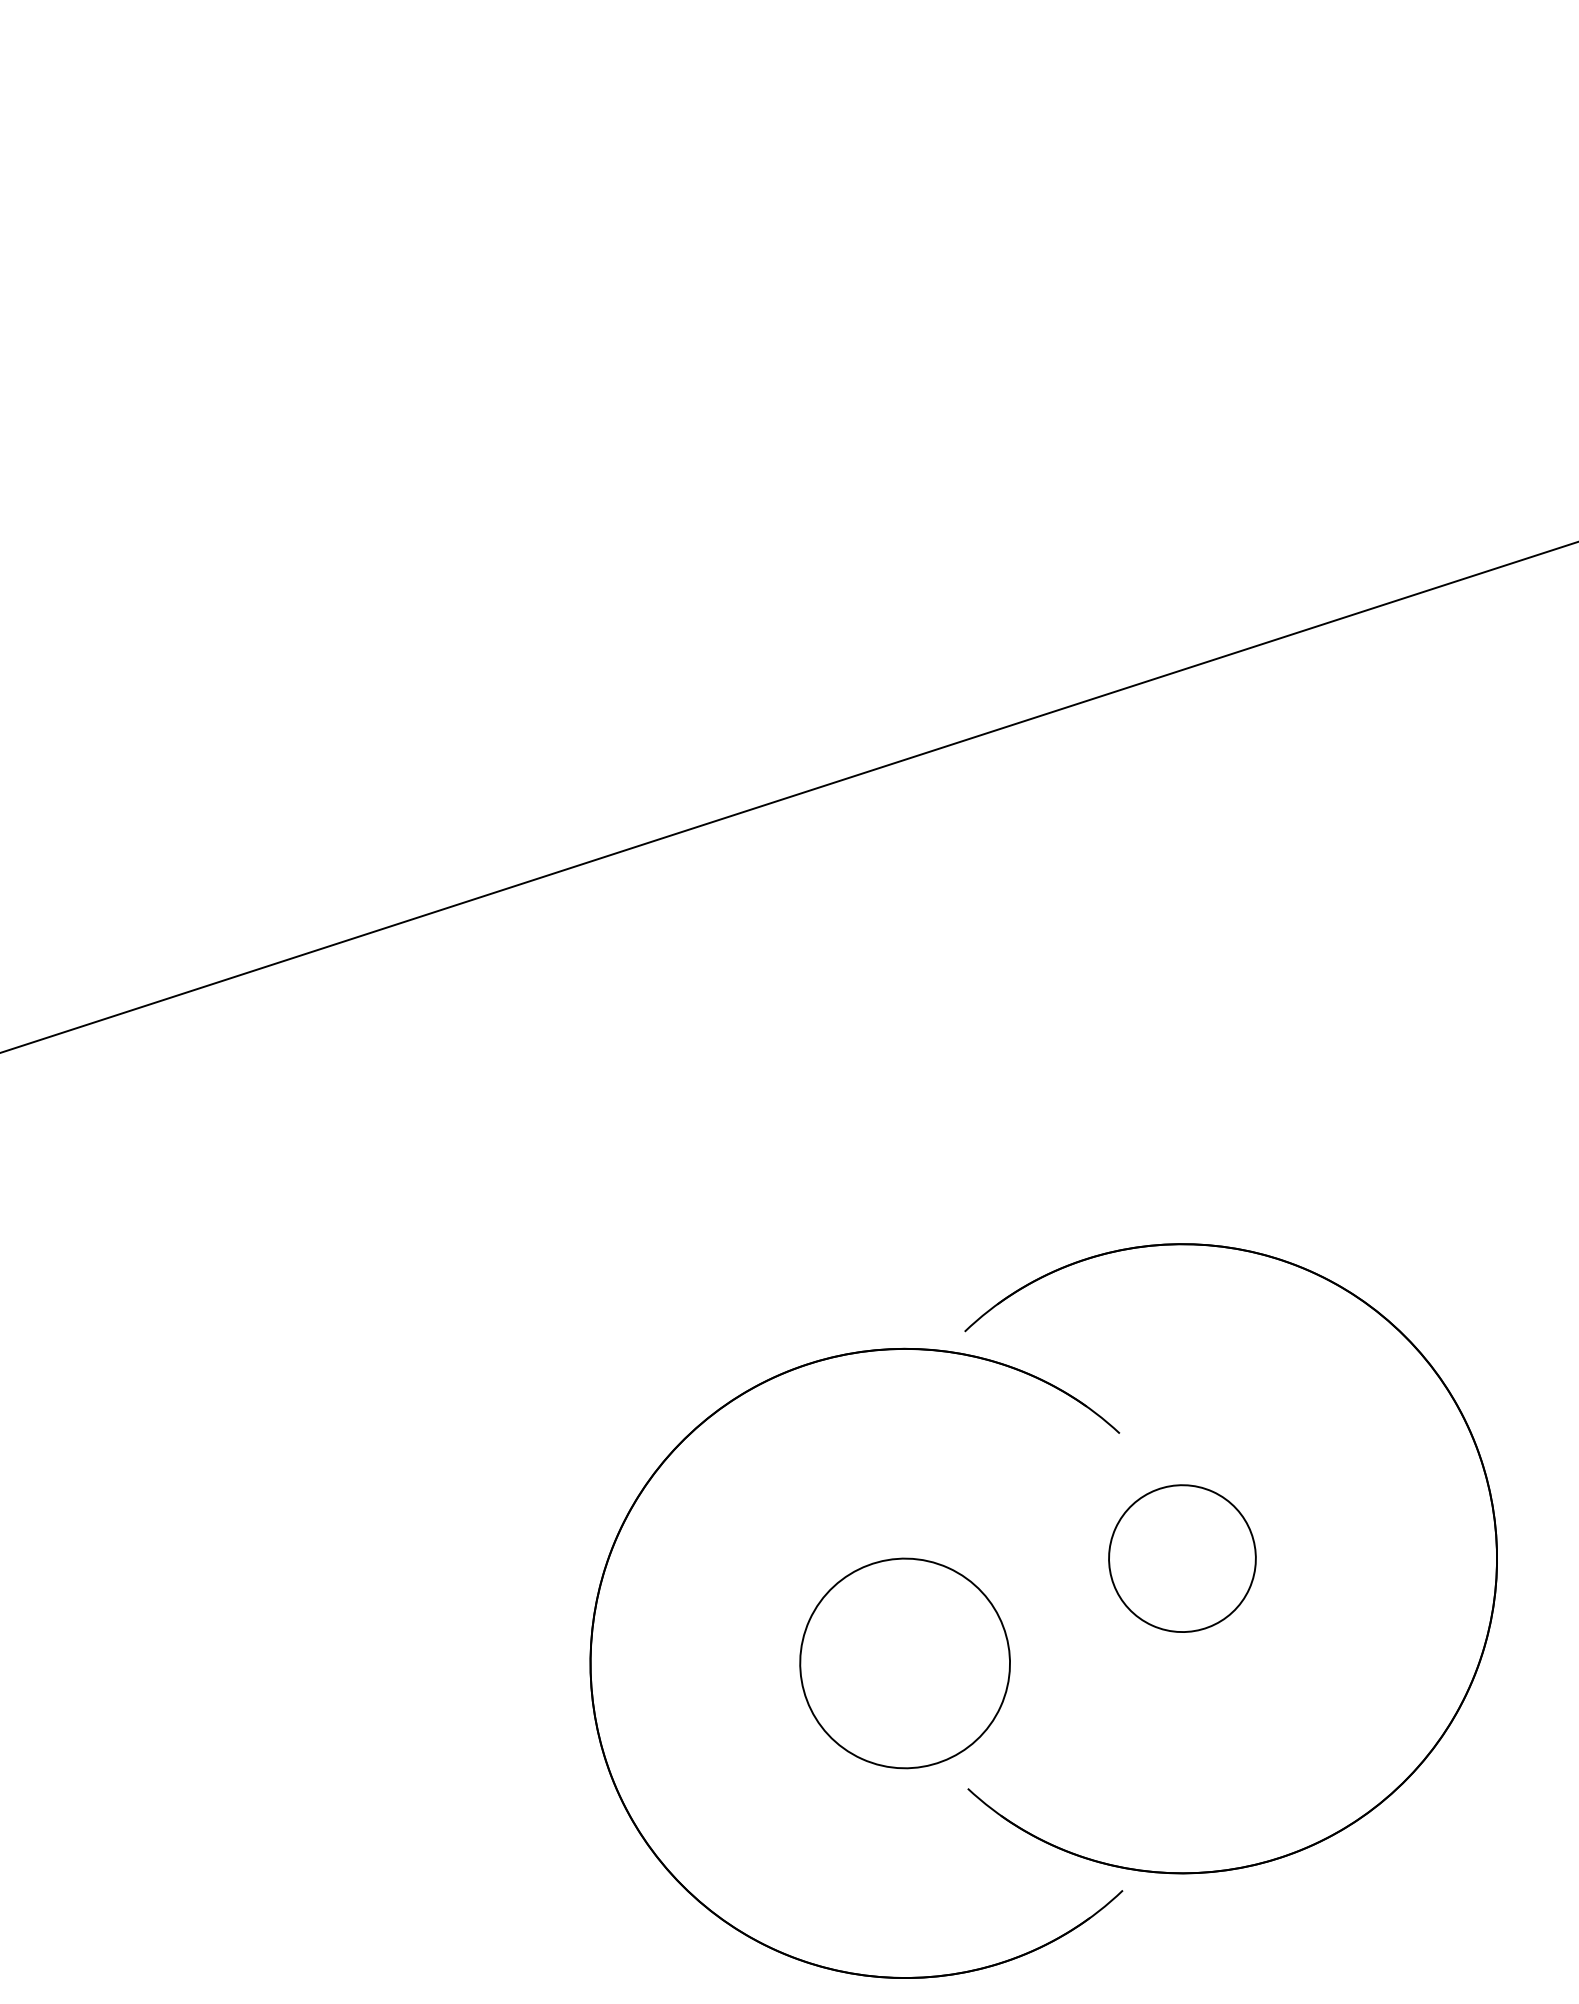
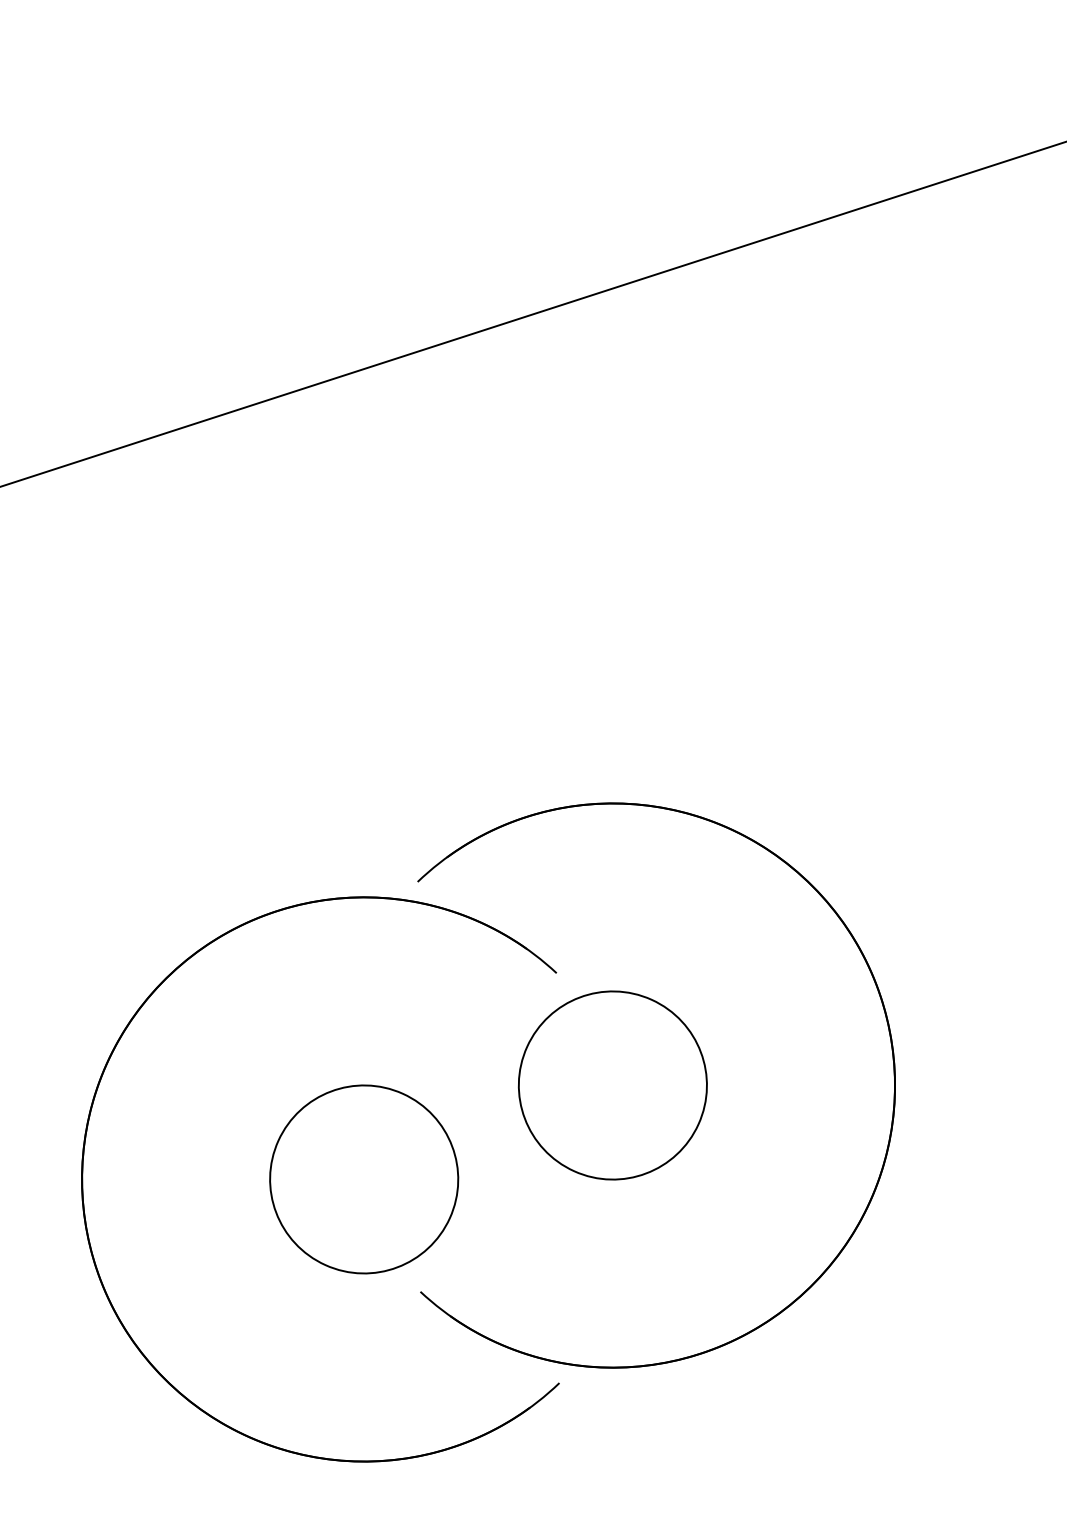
part: (1182, 1558) -> (612, 1085), size x1.43

